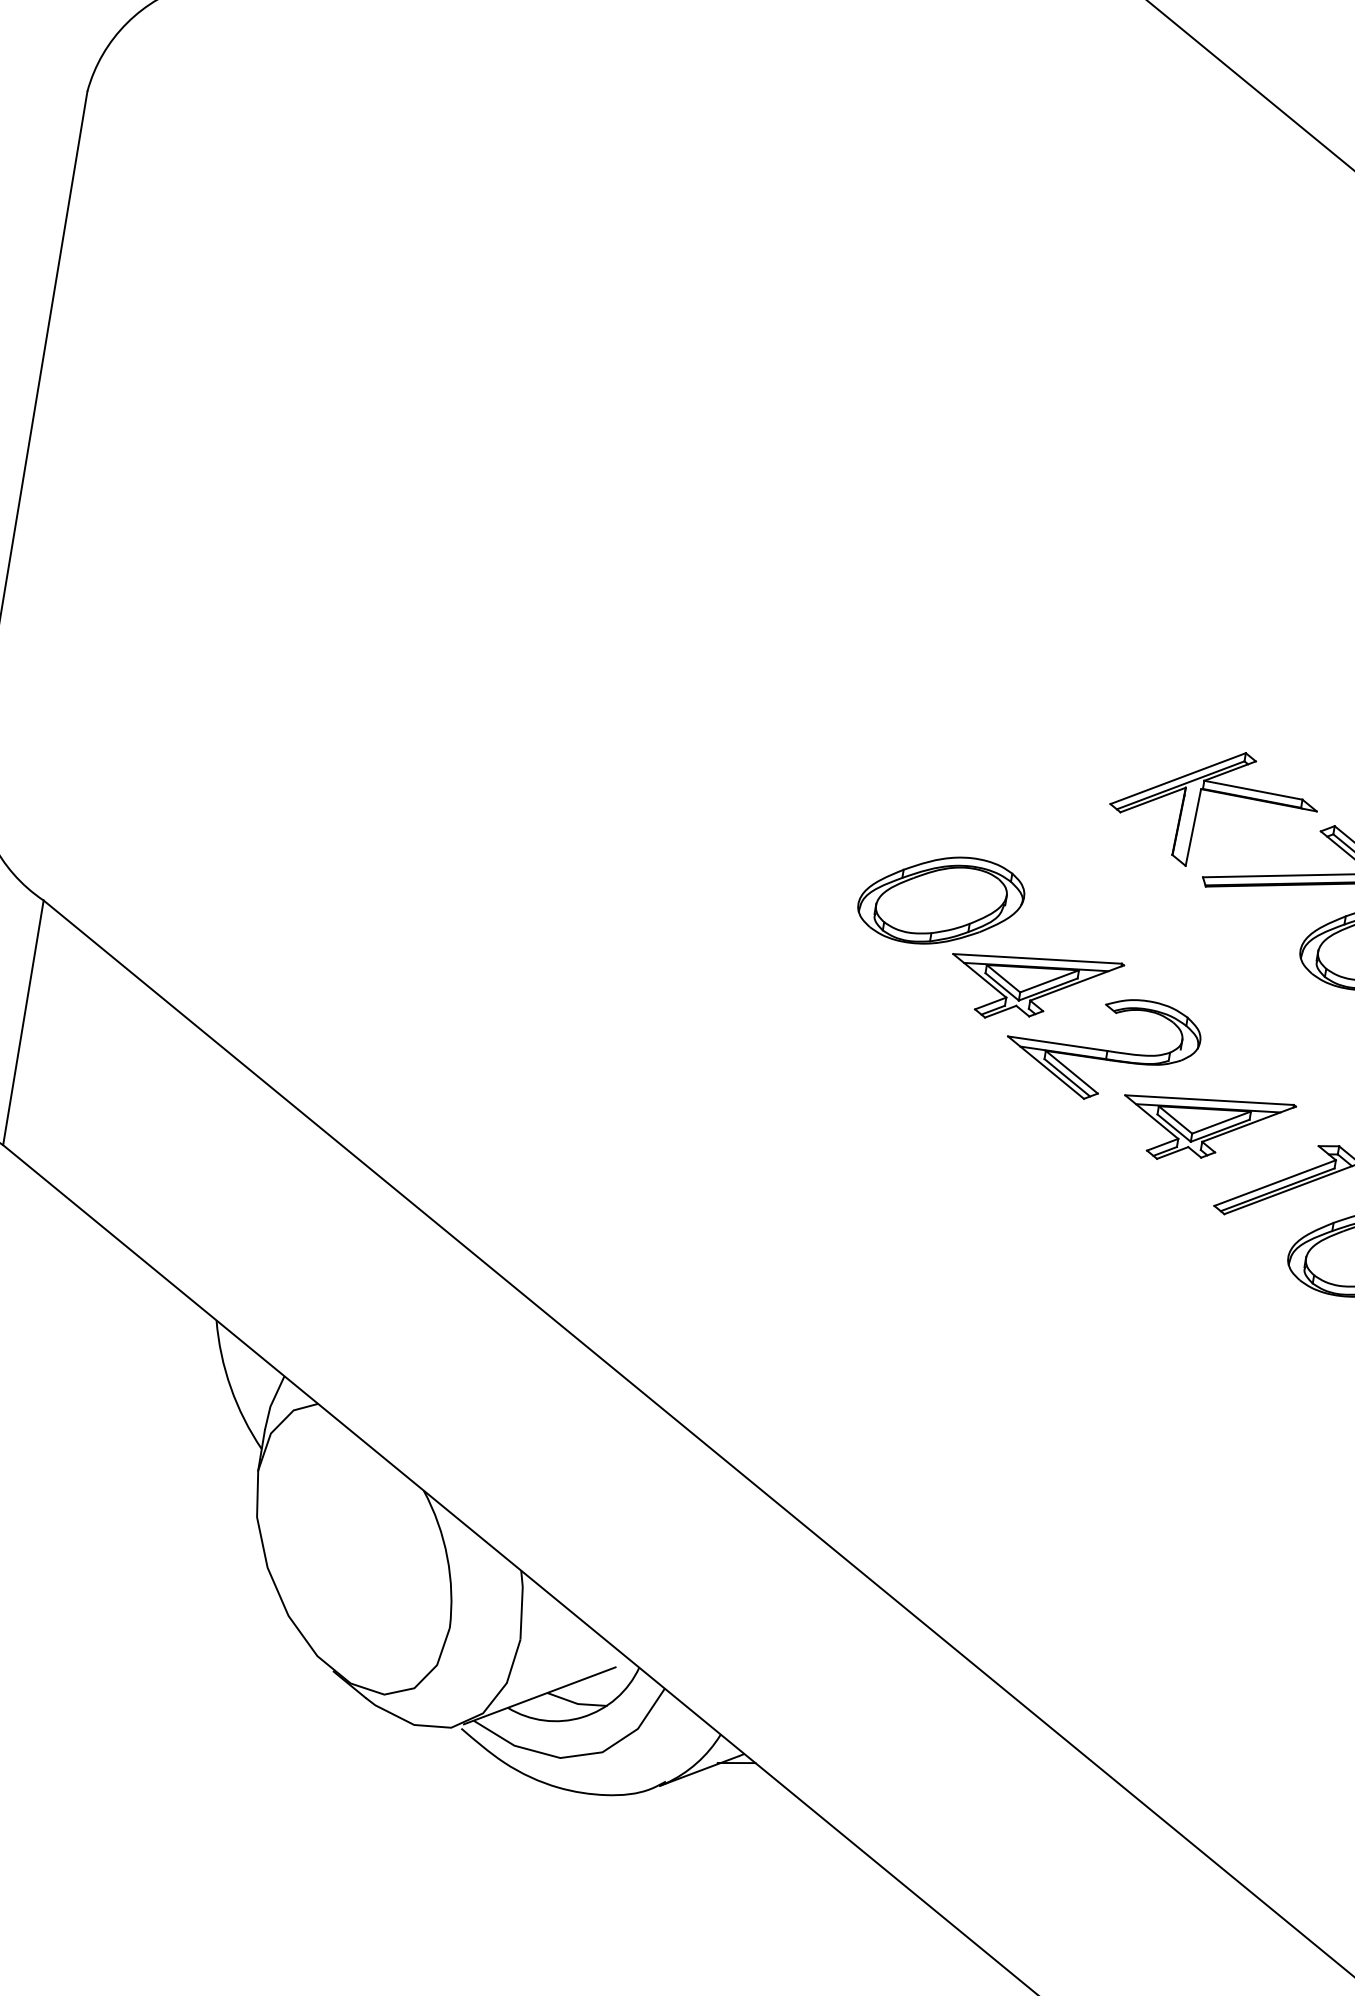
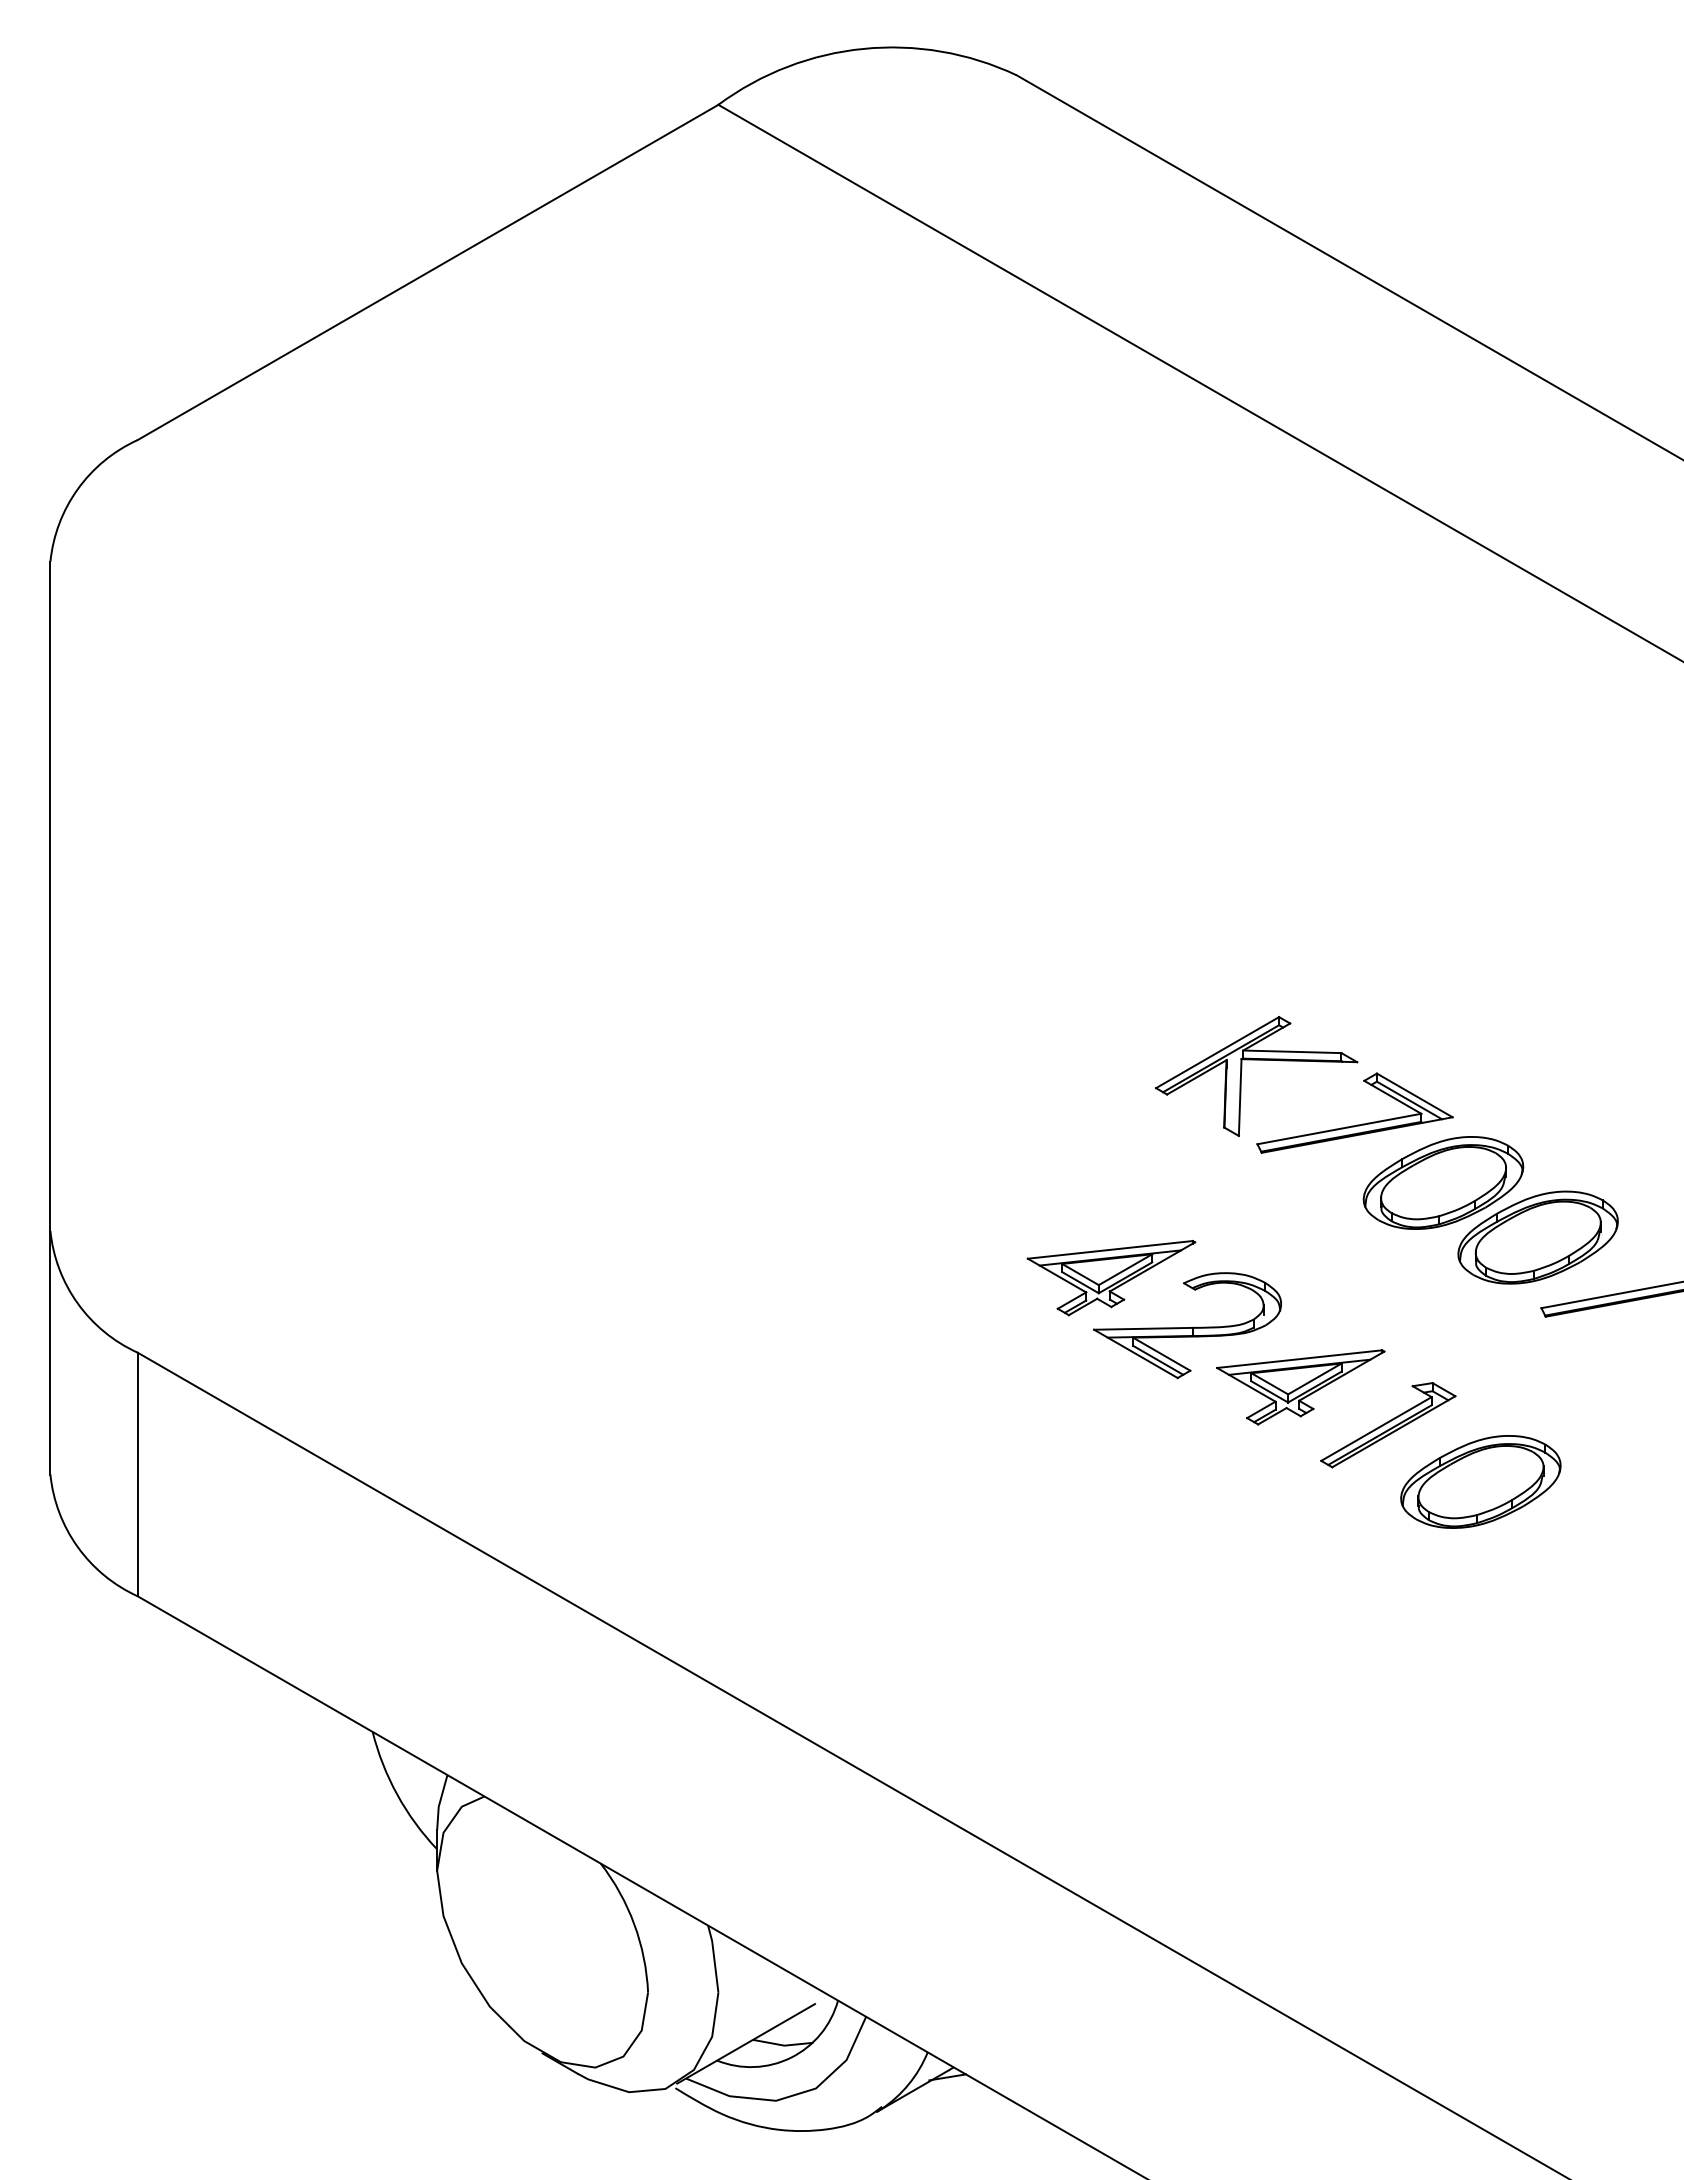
part: (941, 900) -> (1007, 1208), removed

